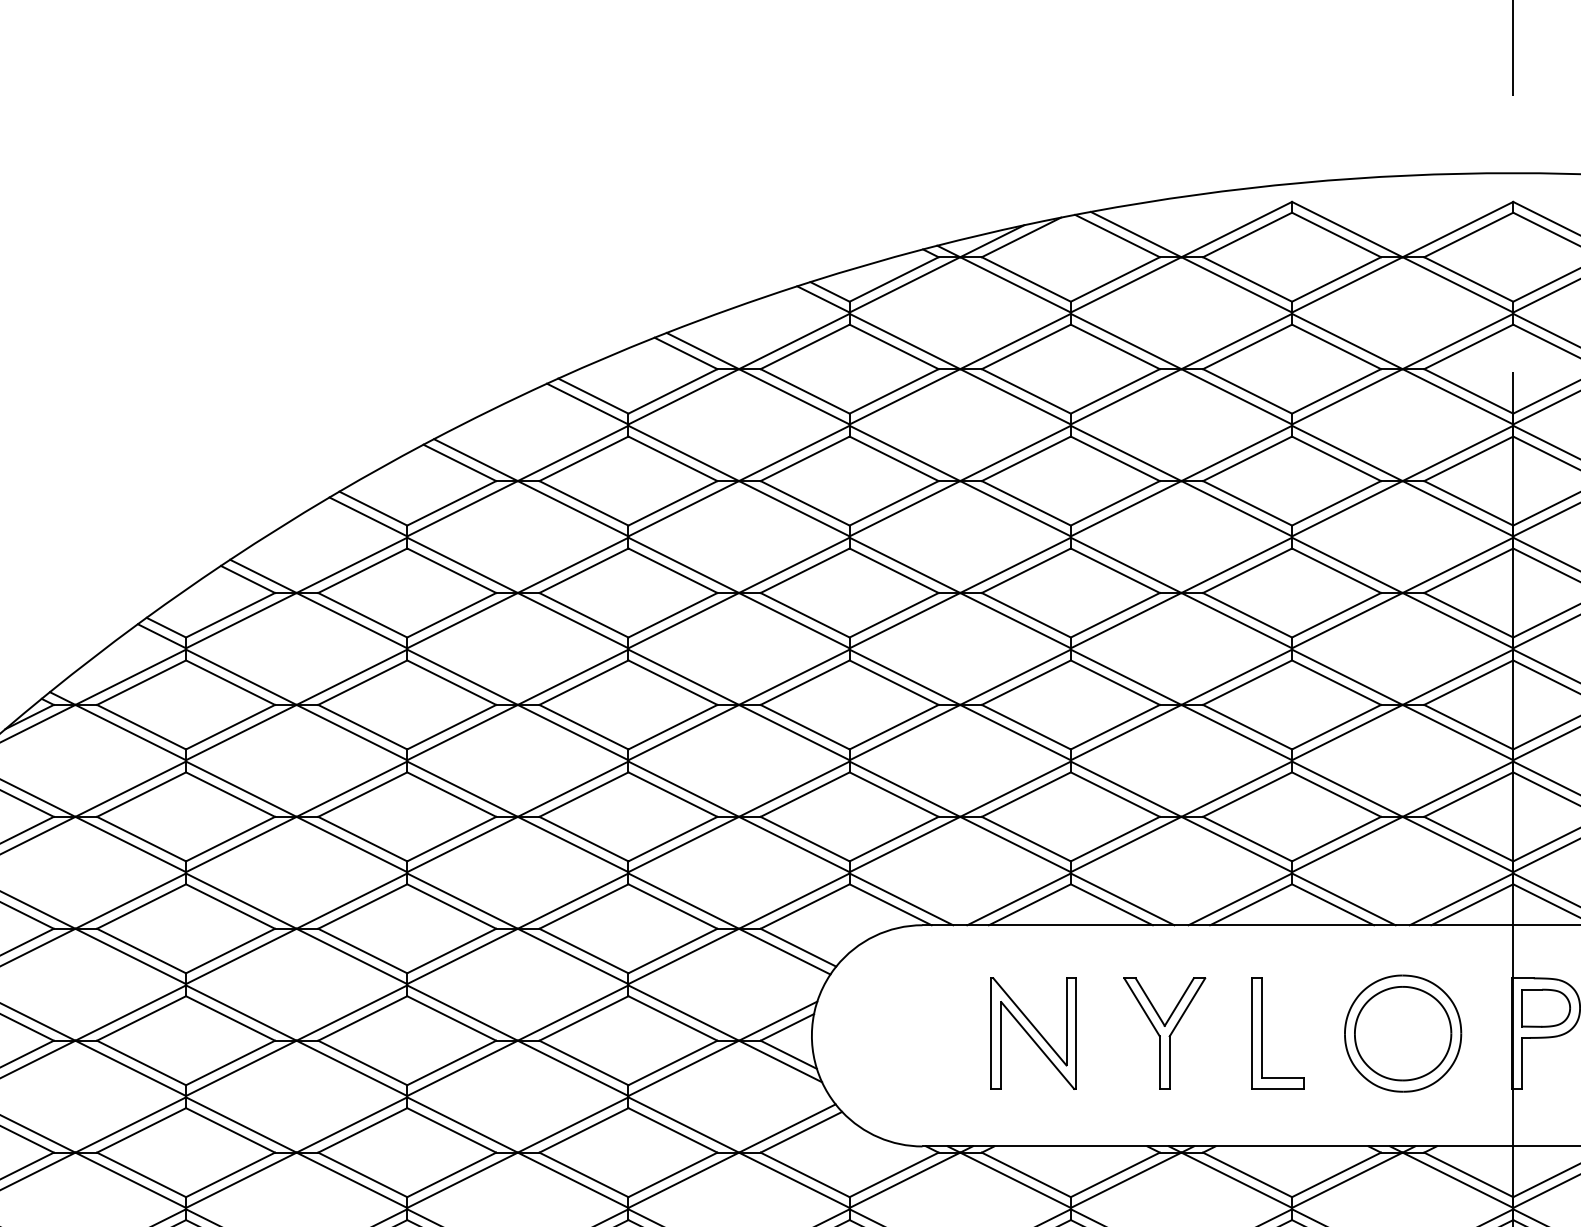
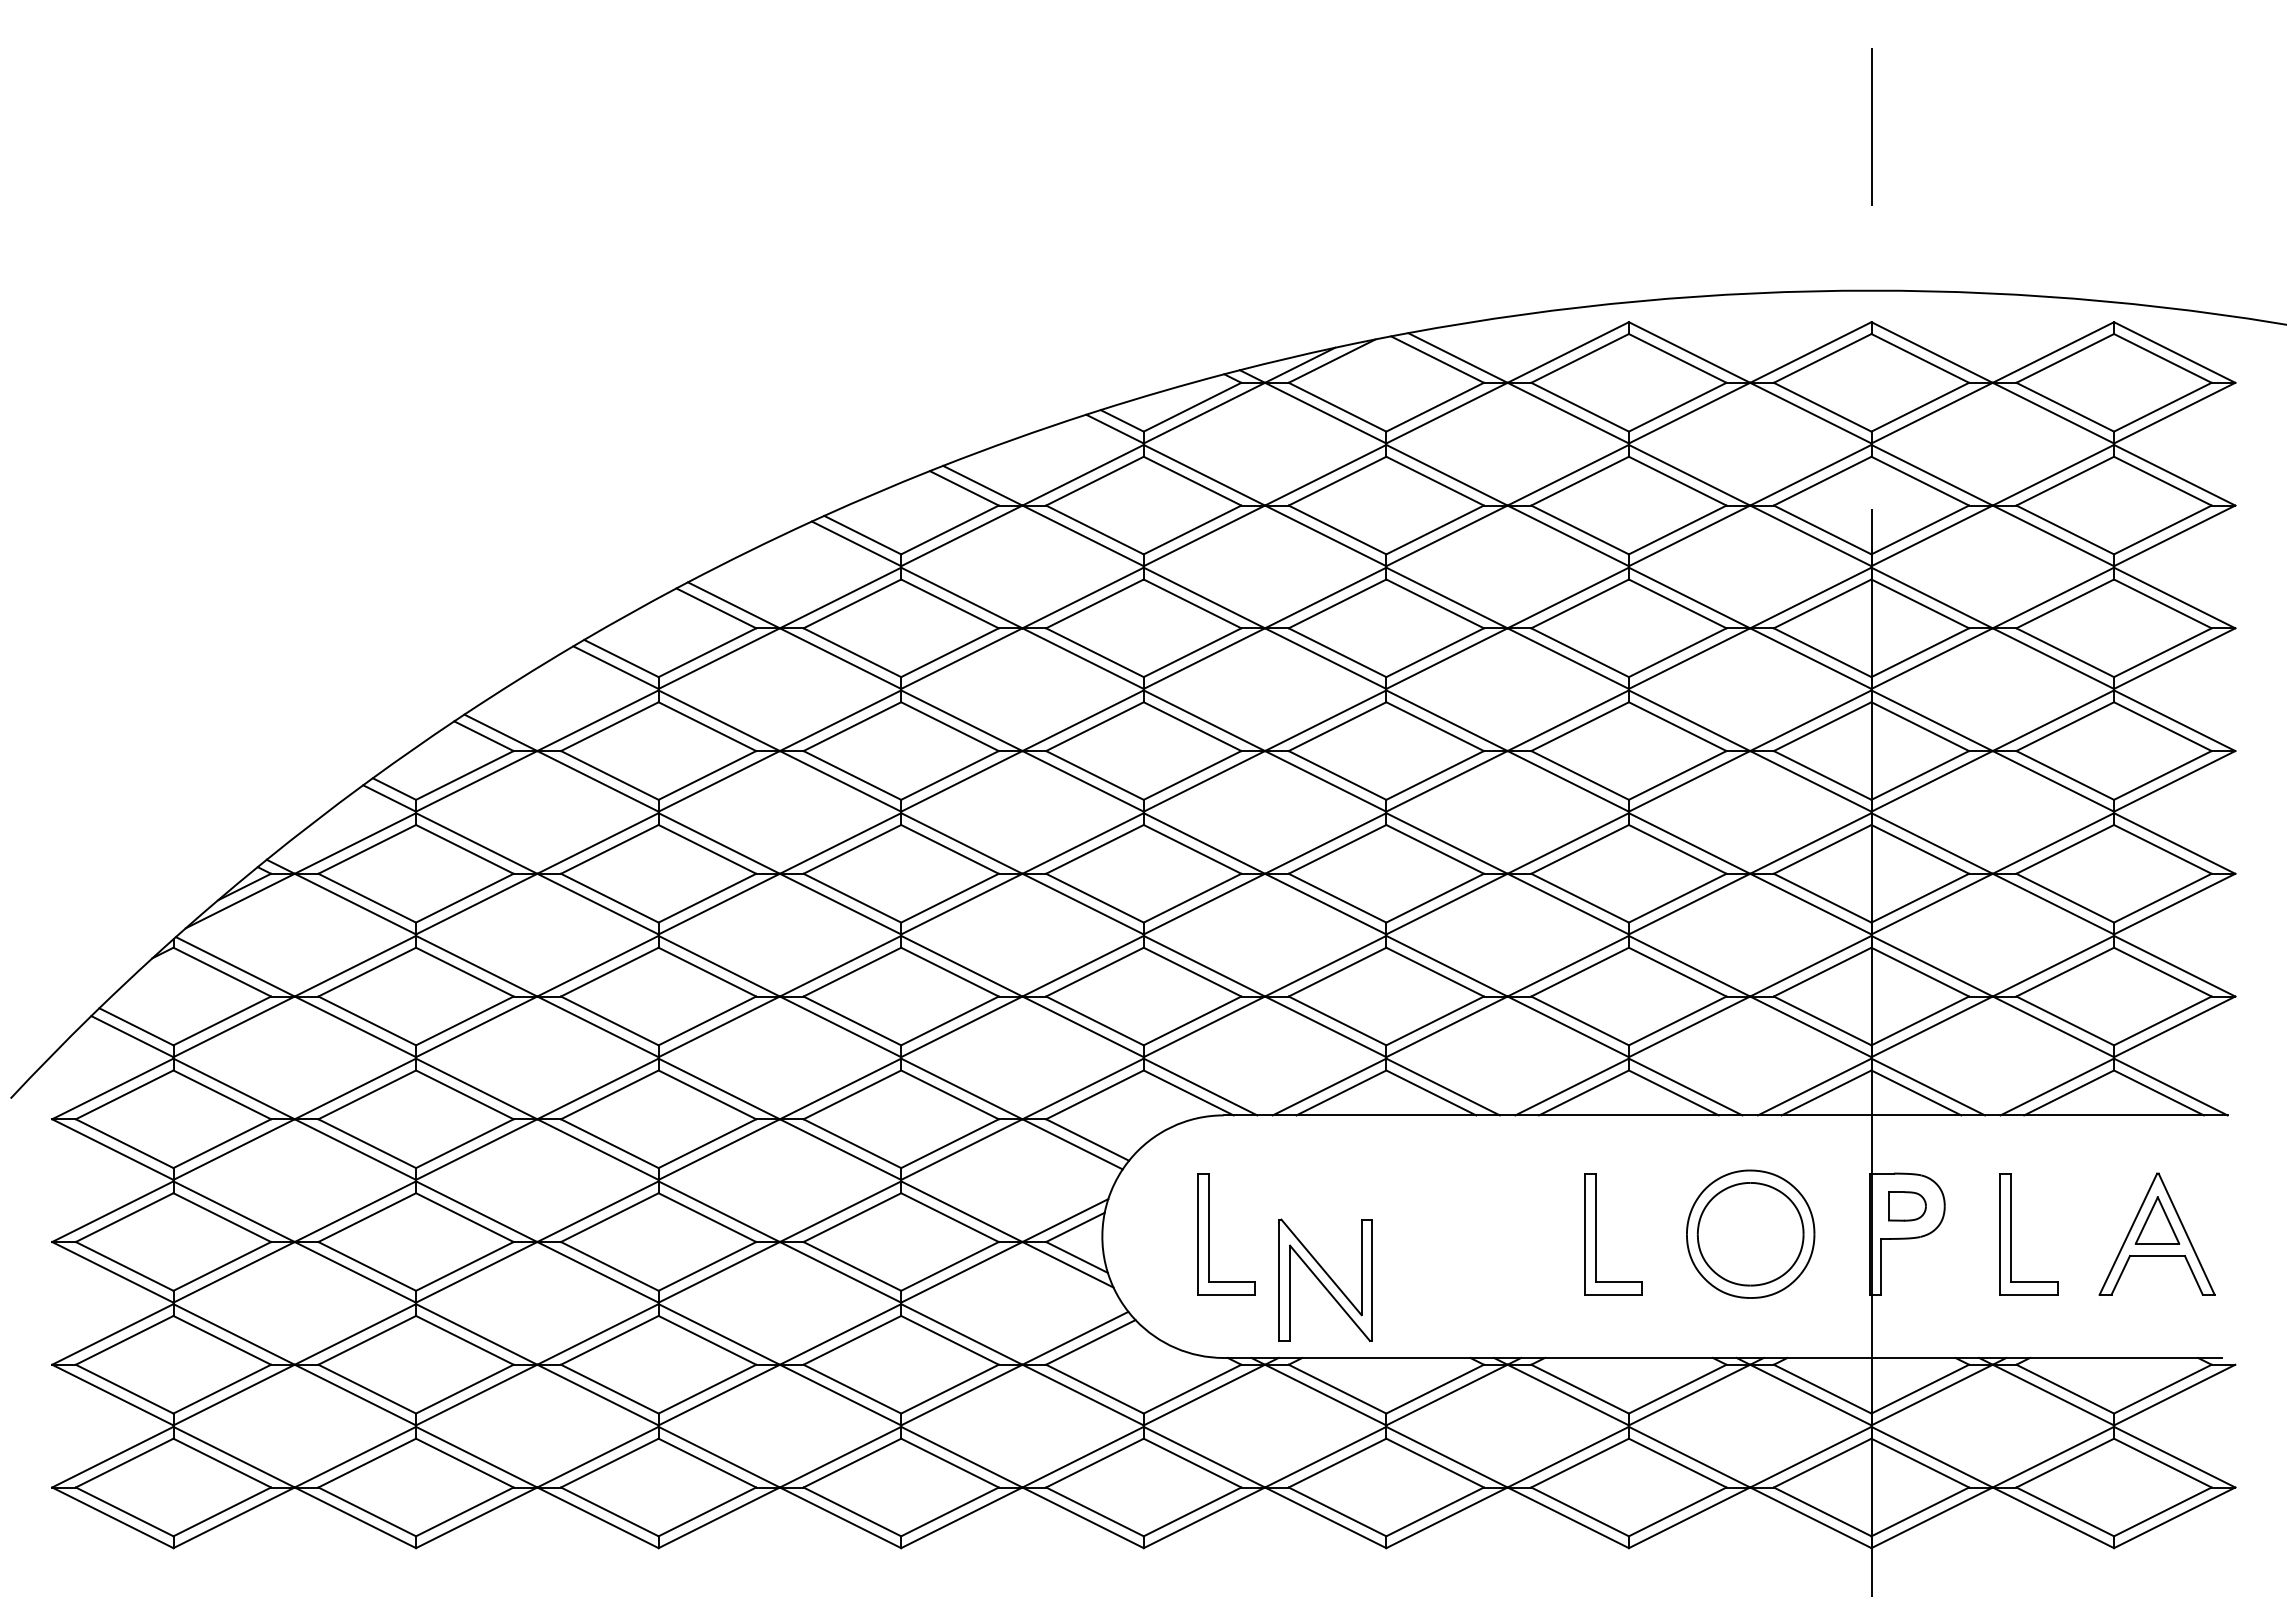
part: (1546, 1008) -> (1907, 1206), size x0.7
part: (1033, 1032) -> (1325, 1279), moved
part: (1164, 1032) -> (1489, 1233), removed
part: (909, 1033) -> (1209, 1234), added

